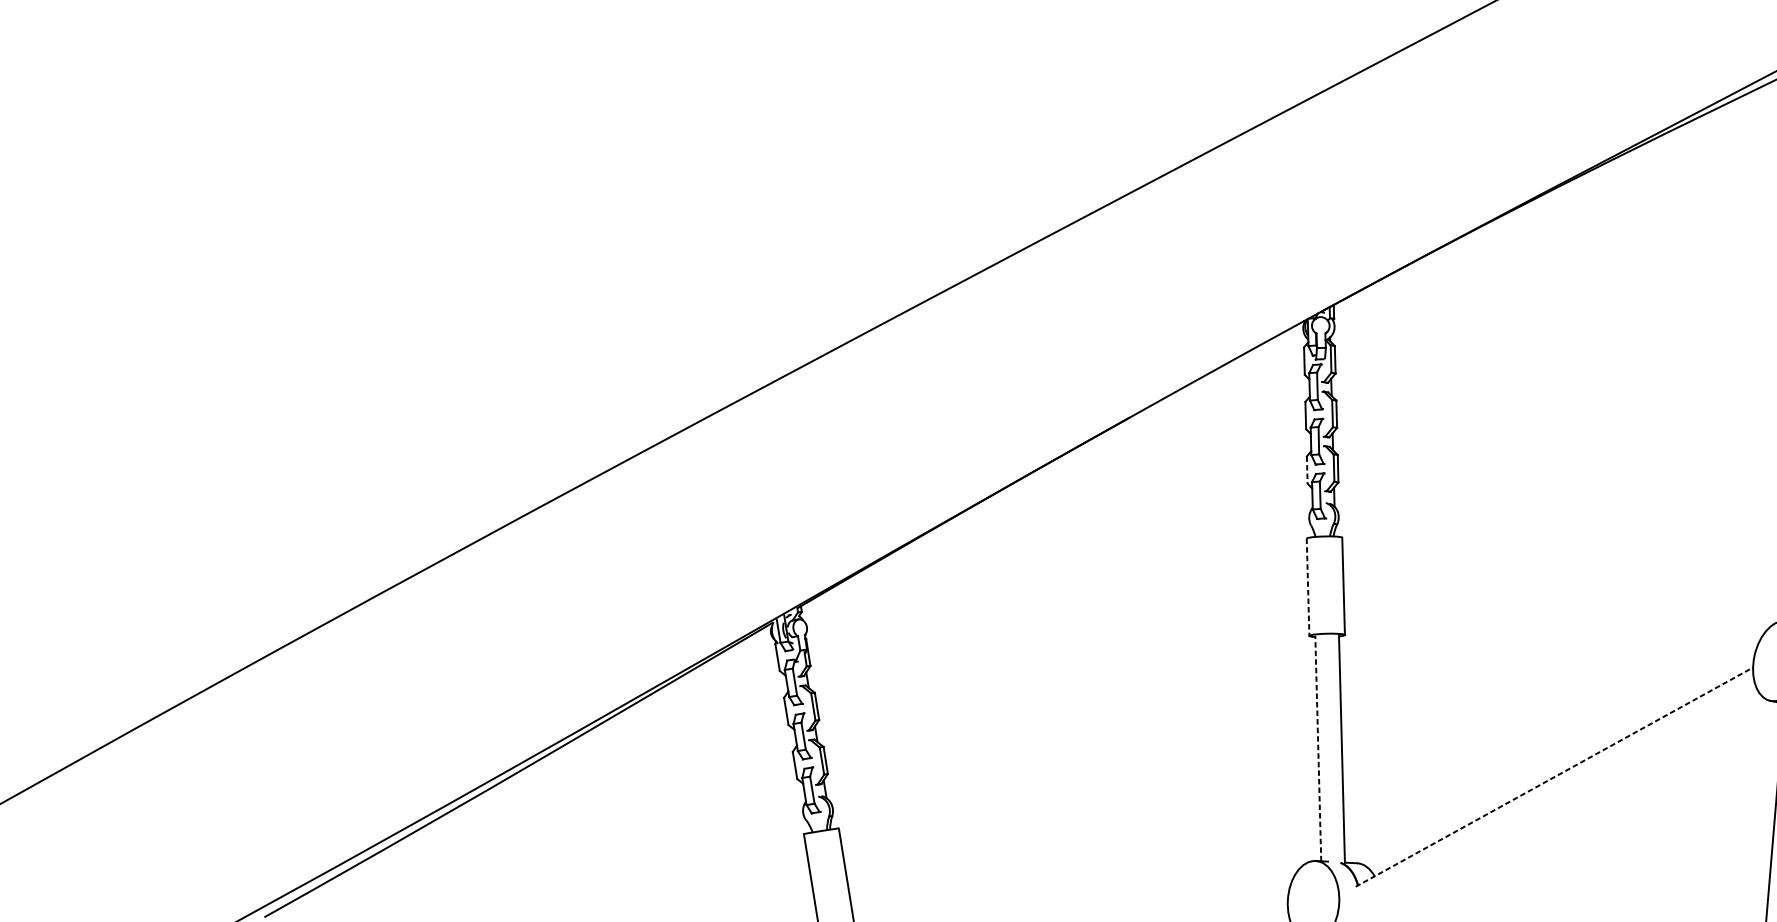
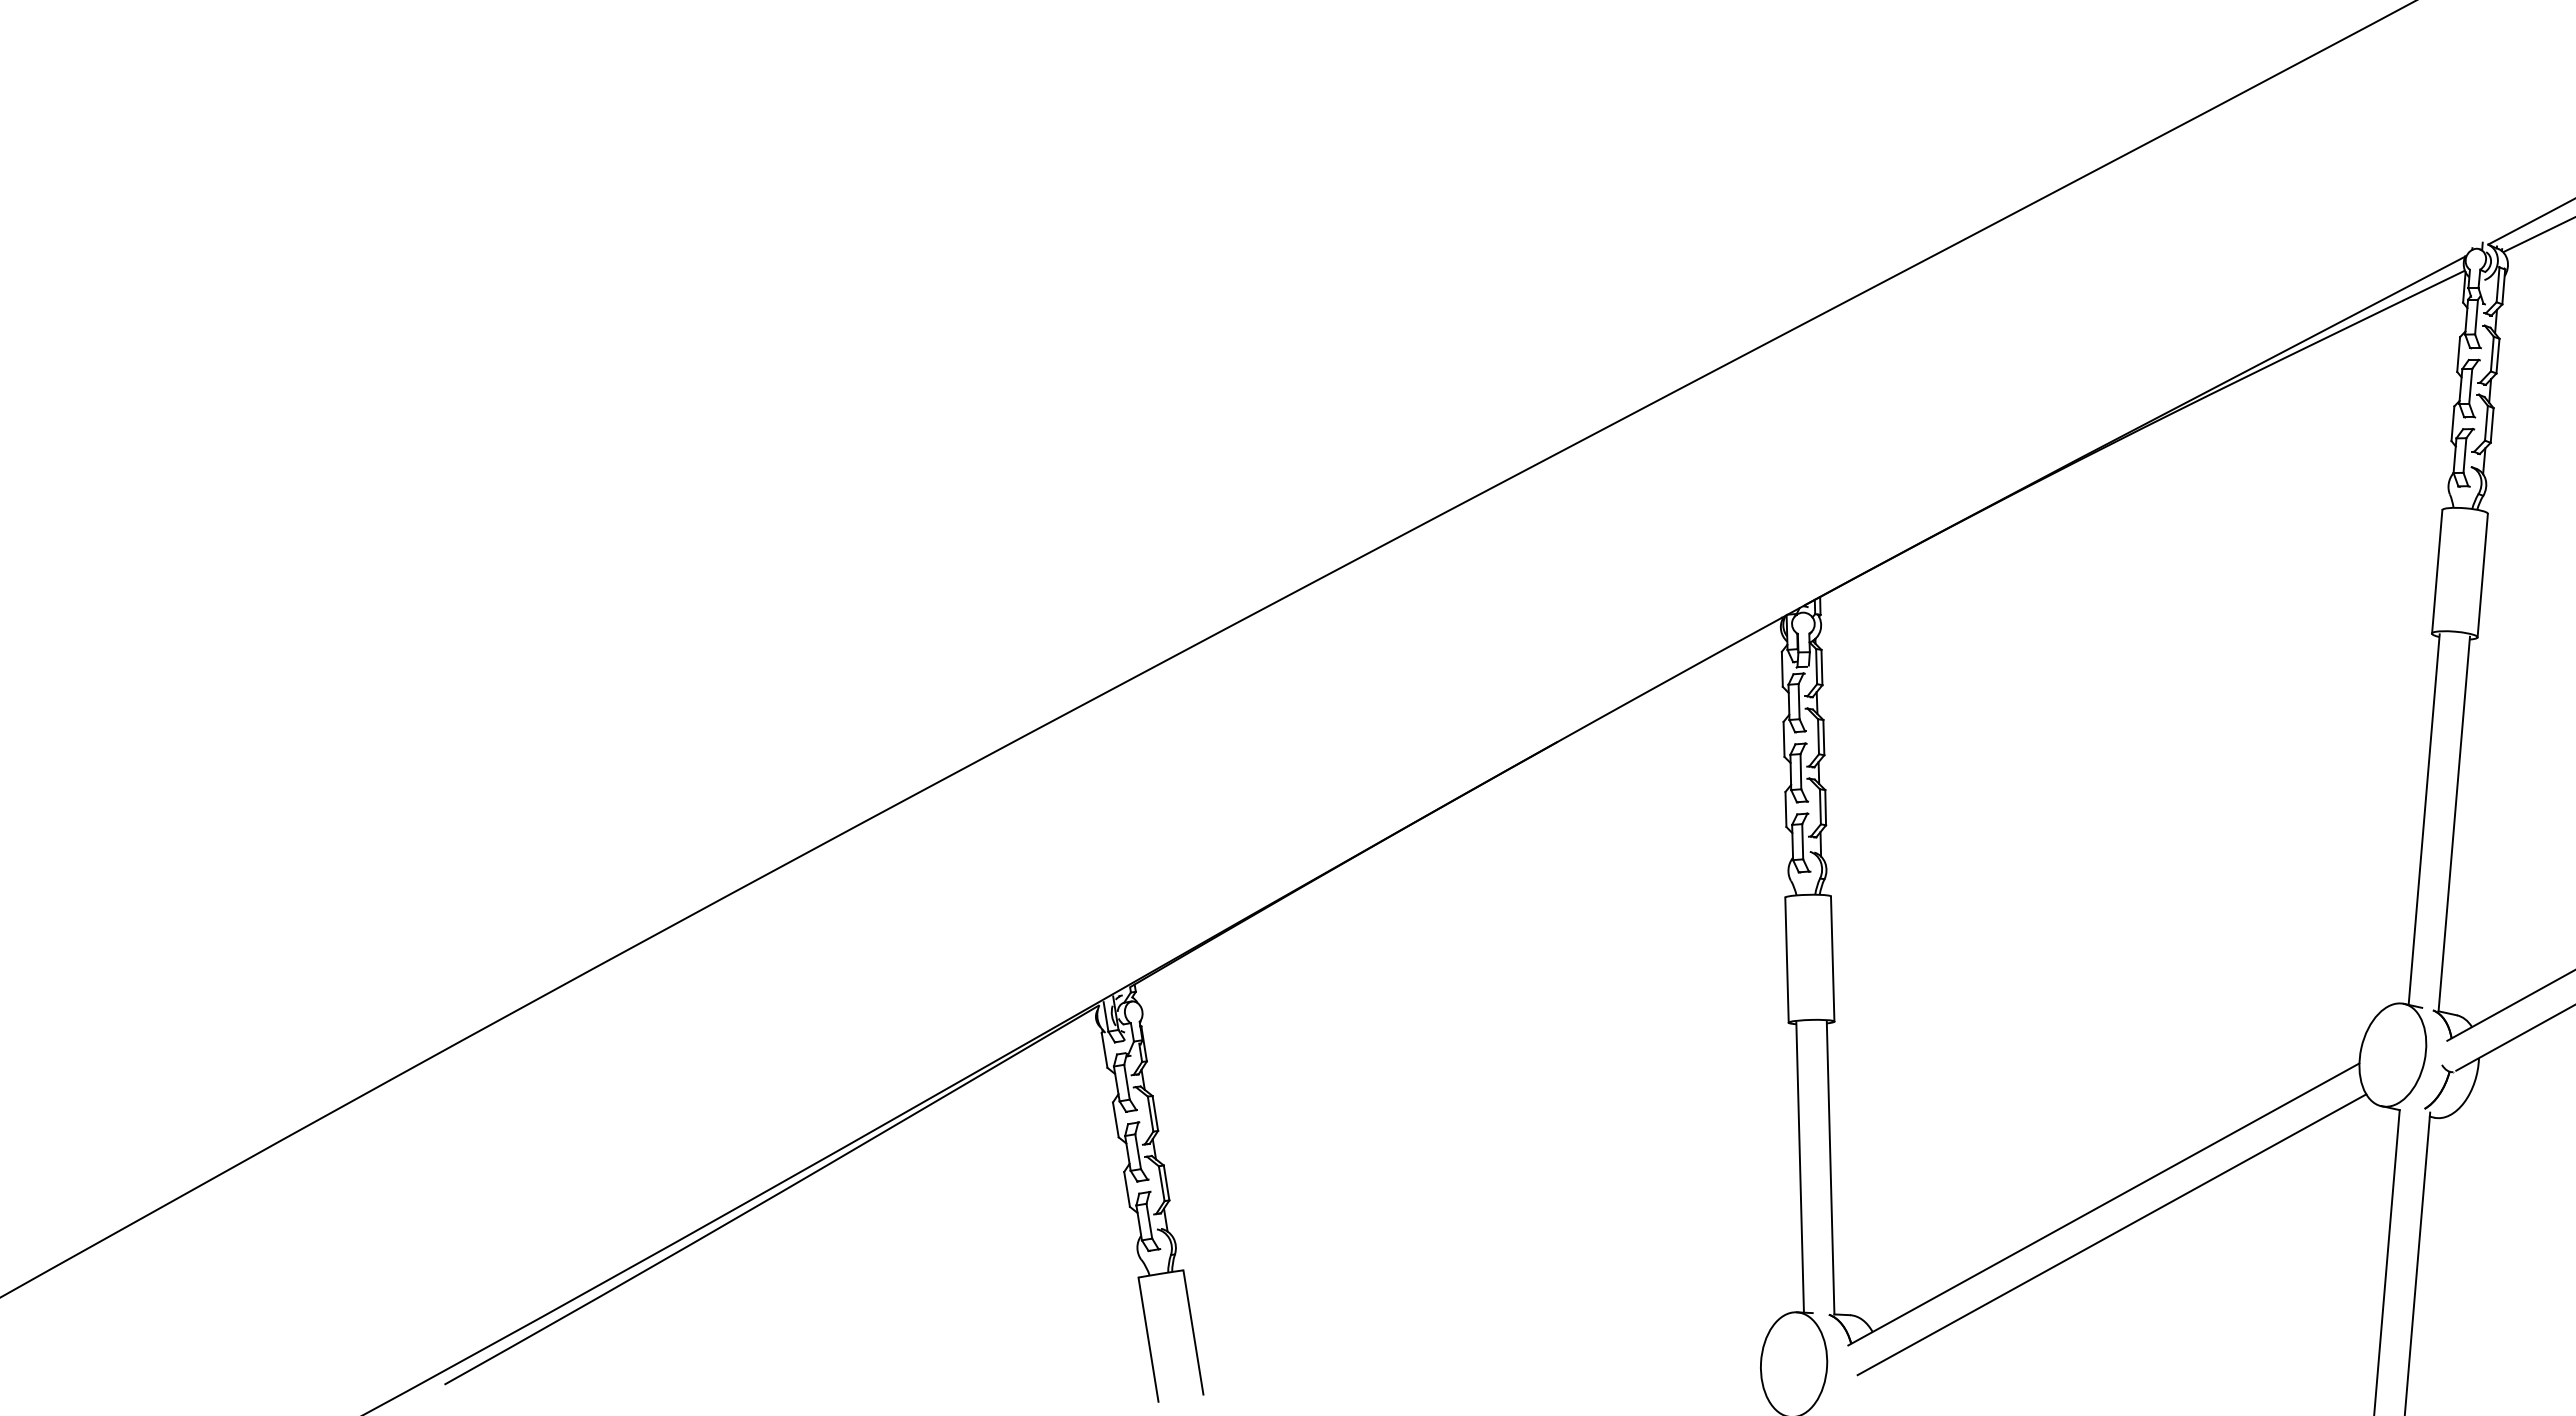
line: (1306, 470) -> (1785, 809), dashed -> solid
line: (1308, 587) -> (1787, 960), dashed -> solid
line: (1318, 748) -> (1800, 1167), dashed -> solid
line: (1554, 777) -> (2103, 1204), dashed -> solid
line: (1560, 800) -> (2111, 1234), added

